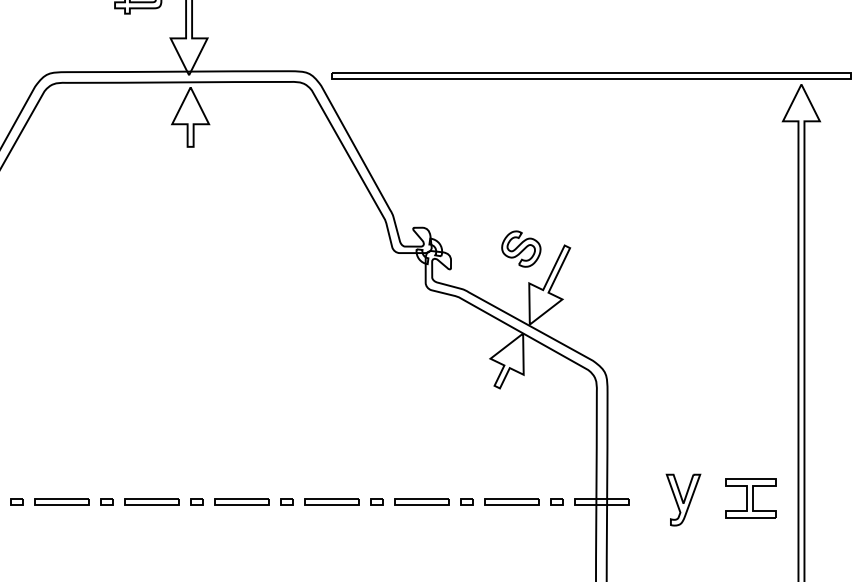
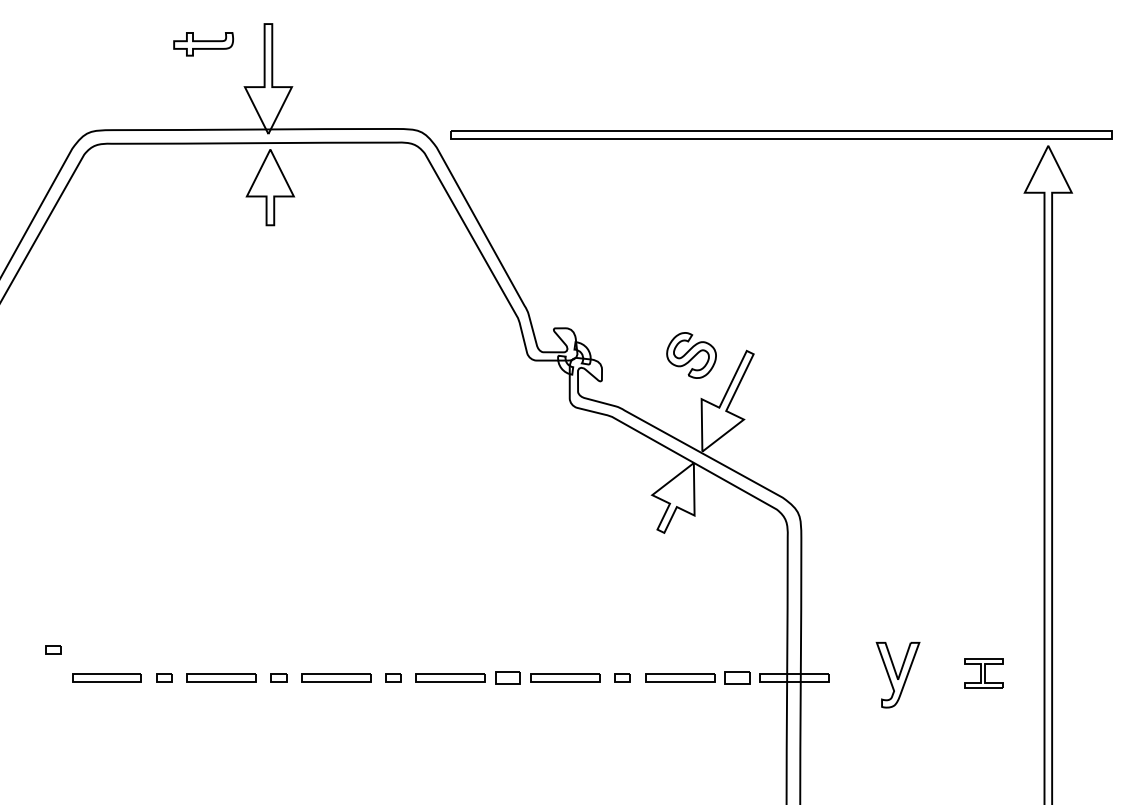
part: (750, 498) -> (983, 673), size x0.6
part: (17, 501) -> (53, 649), moved
part: (377, 501) -> (508, 677), size x1.6
part: (557, 501) -> (737, 677), size x1.6

